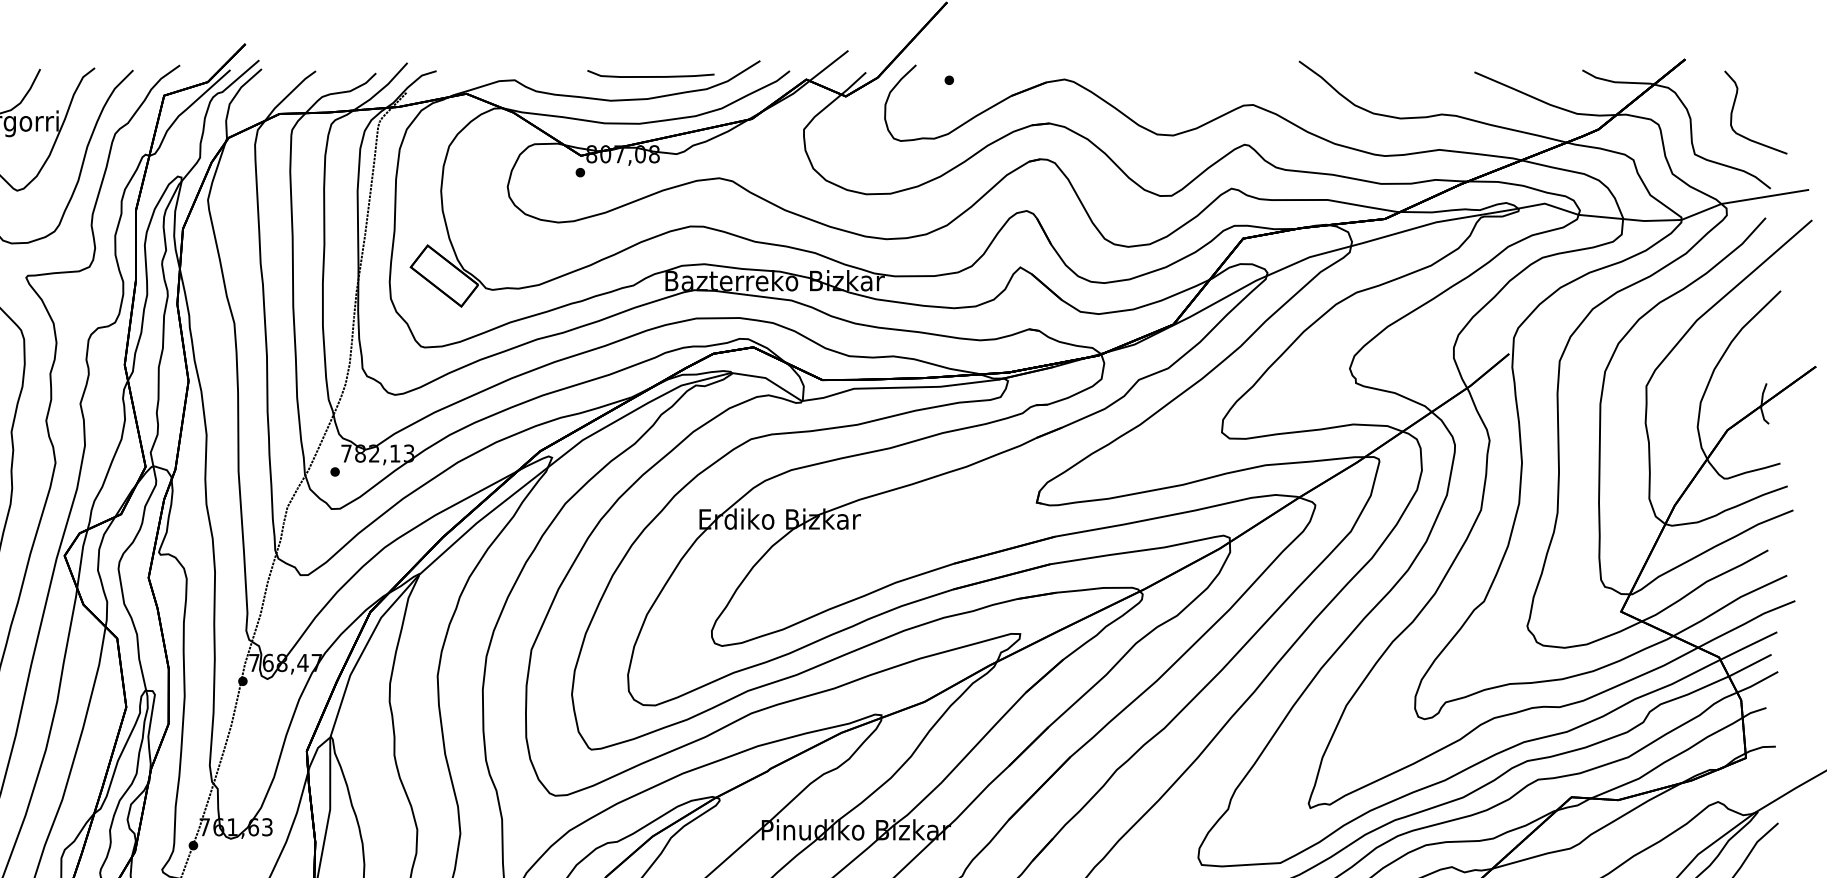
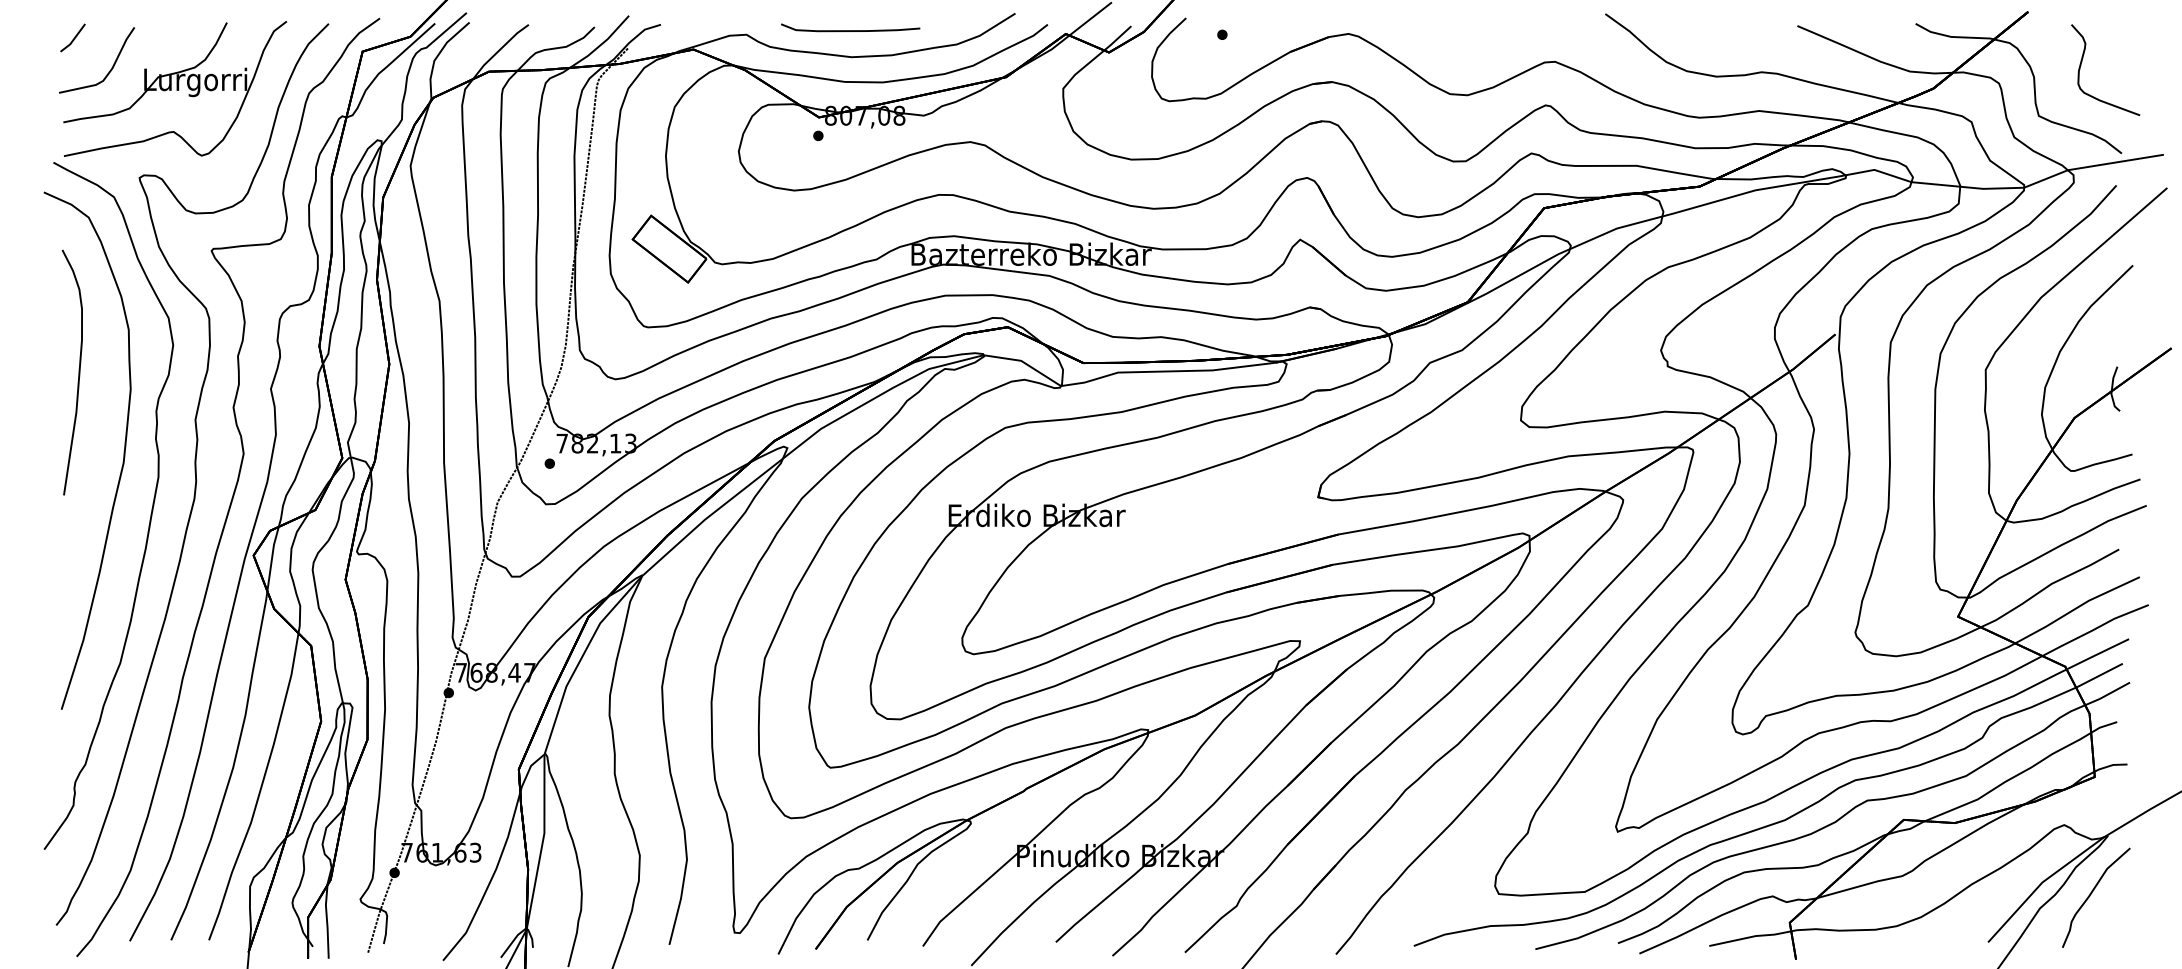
curve: (650, 76) -> (850, 30), moved

